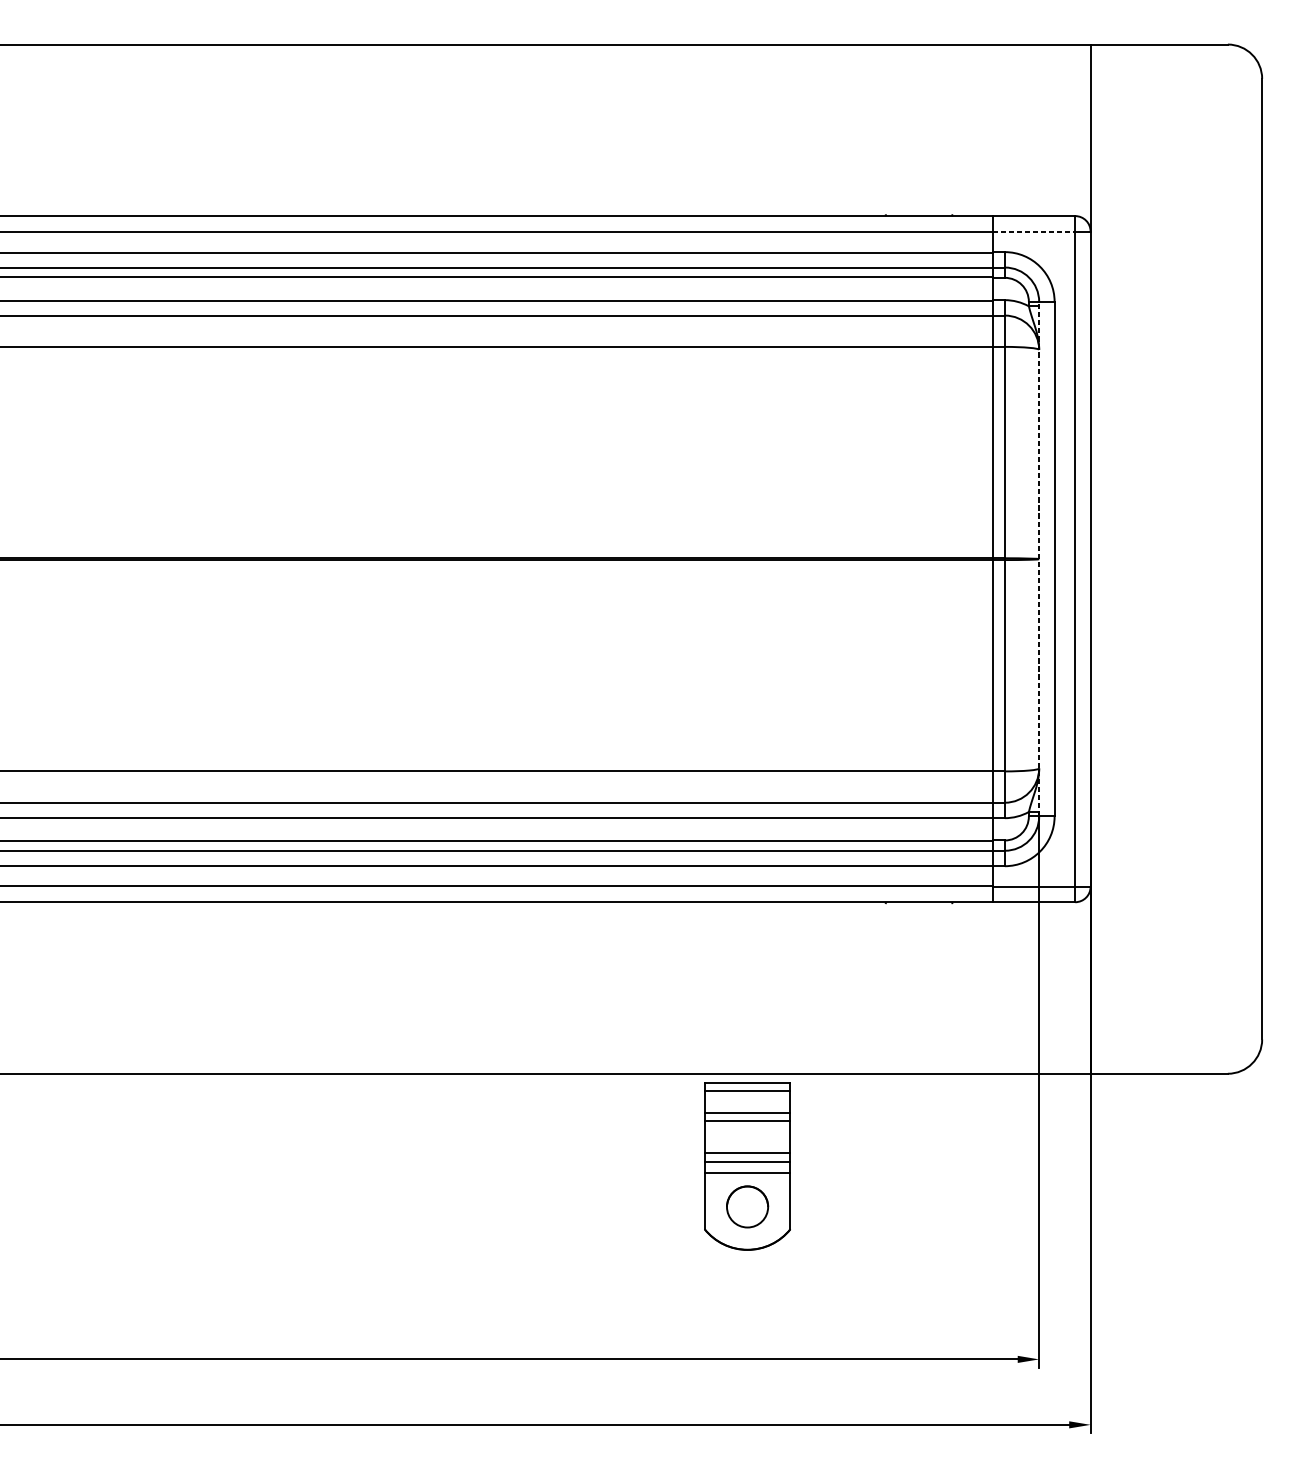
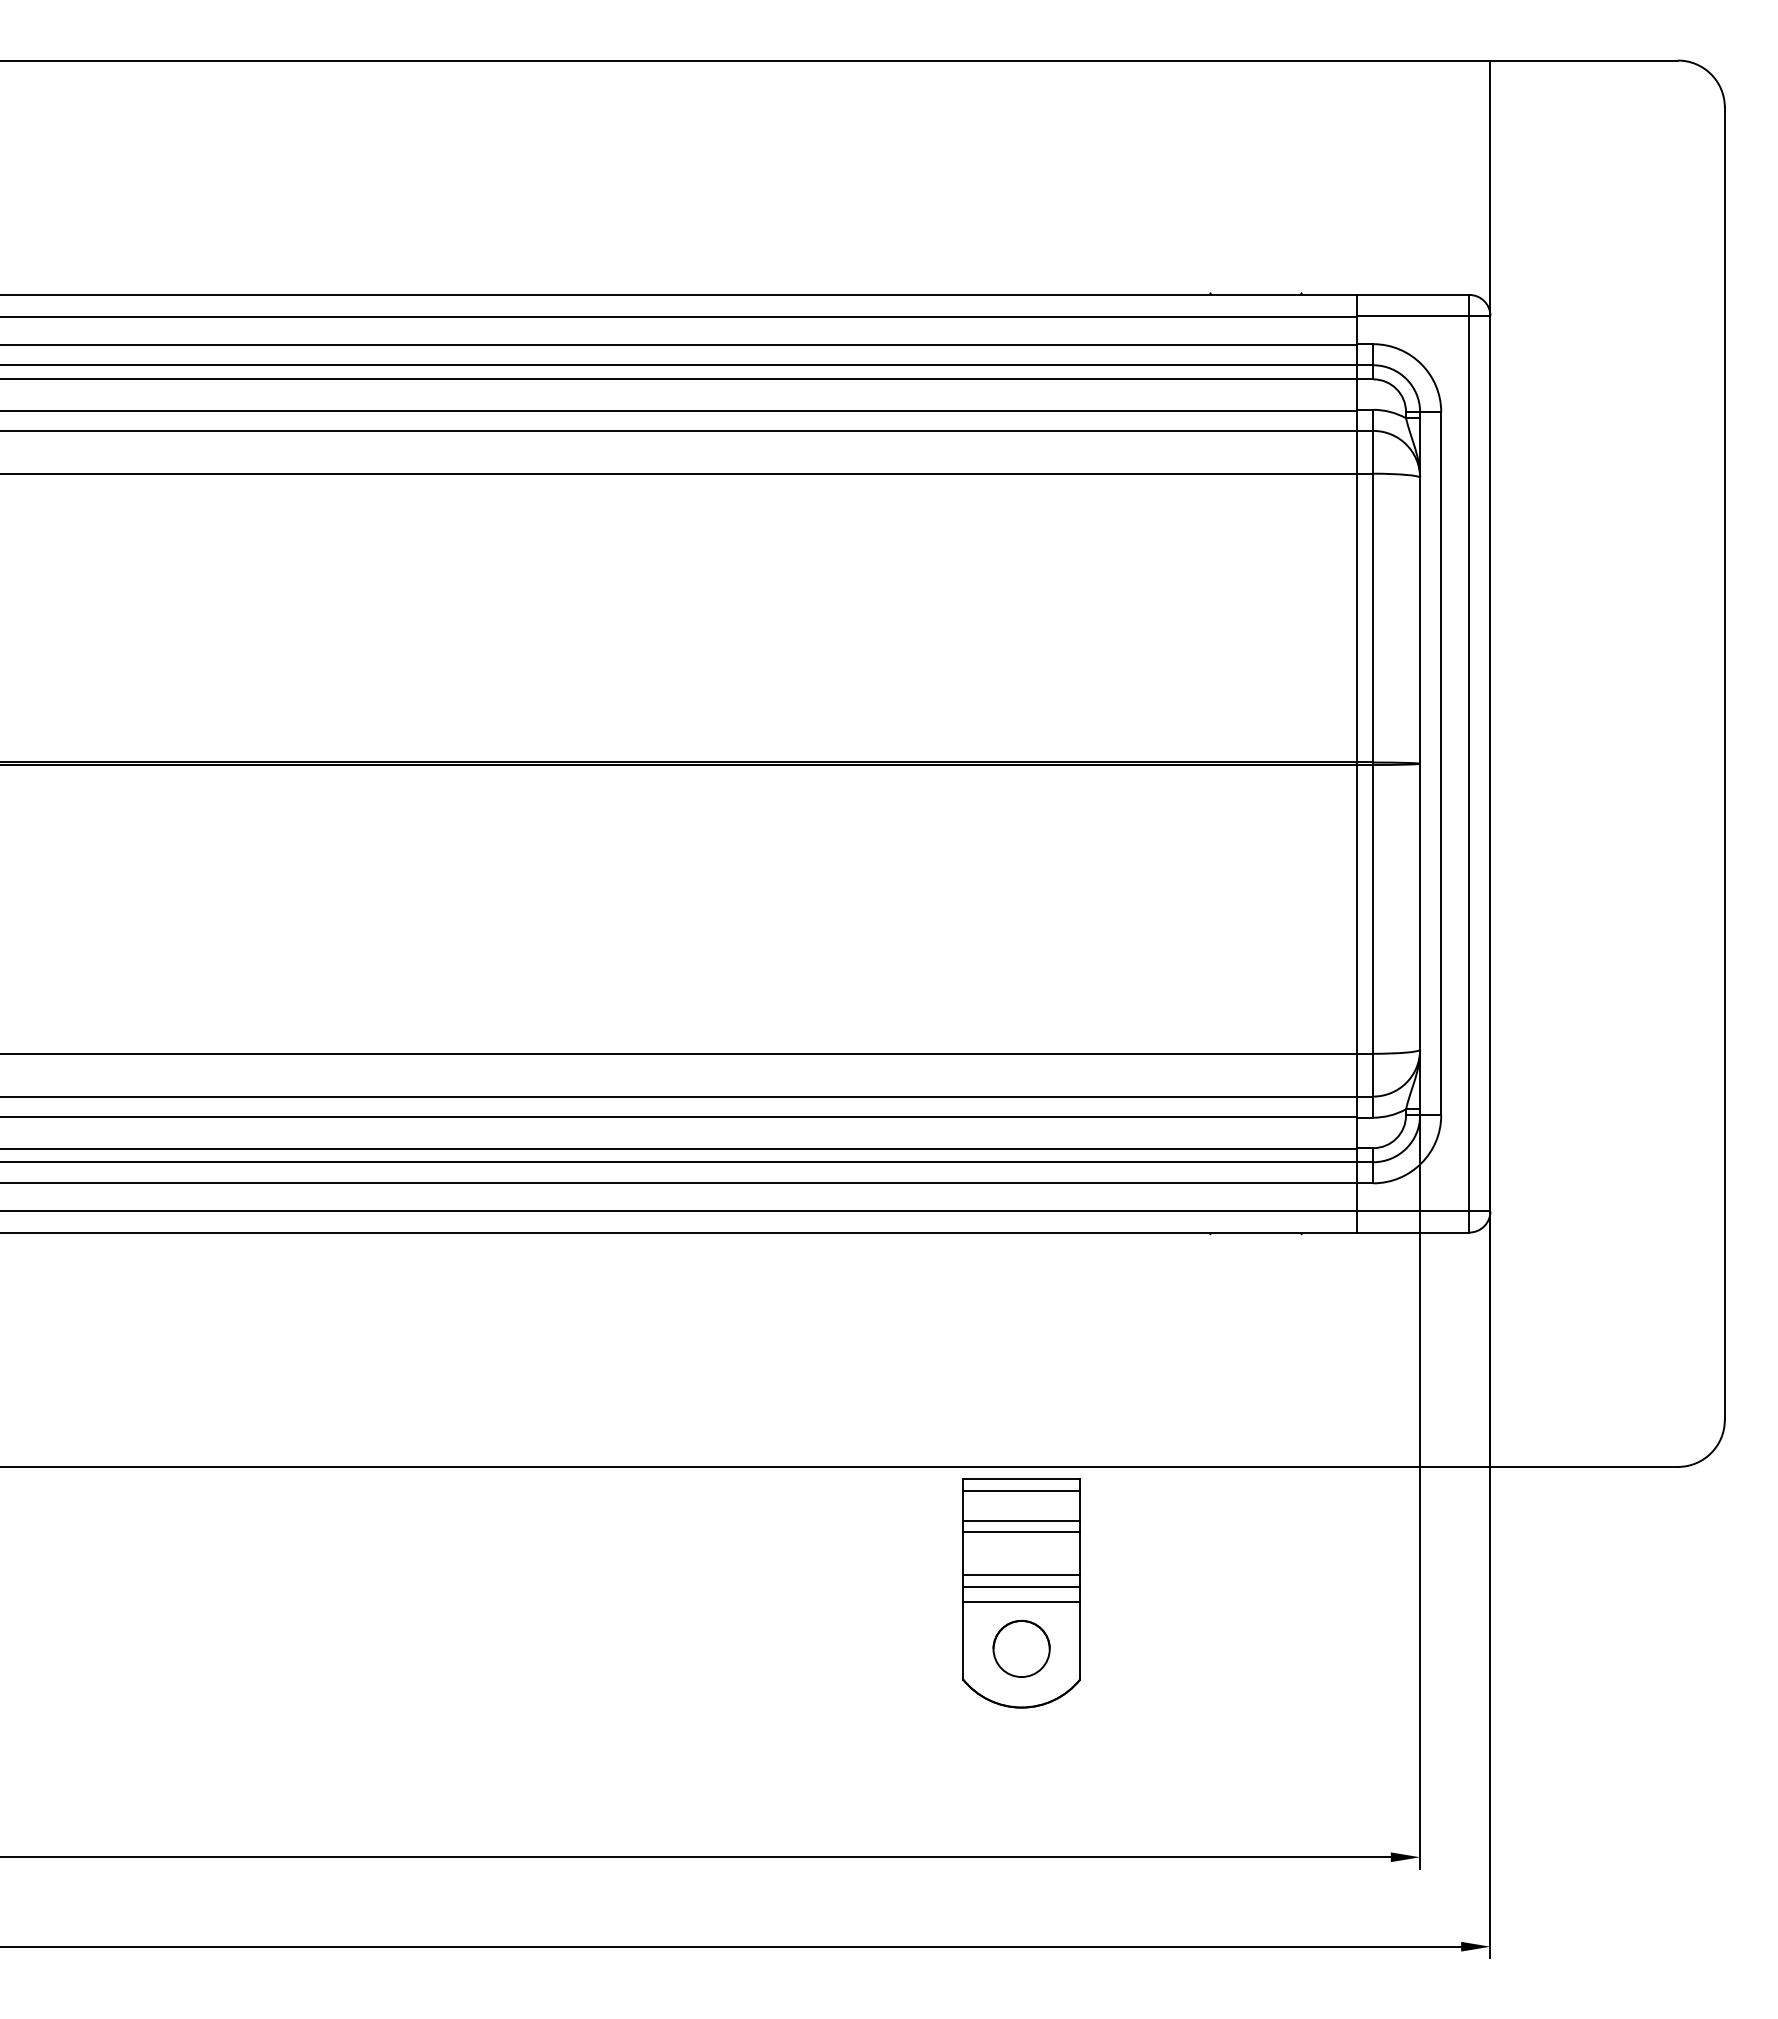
line: (1034, 231) -> (1413, 316), dashed -> solid
line: (1039, 558) -> (1420, 763), dashed -> solid

